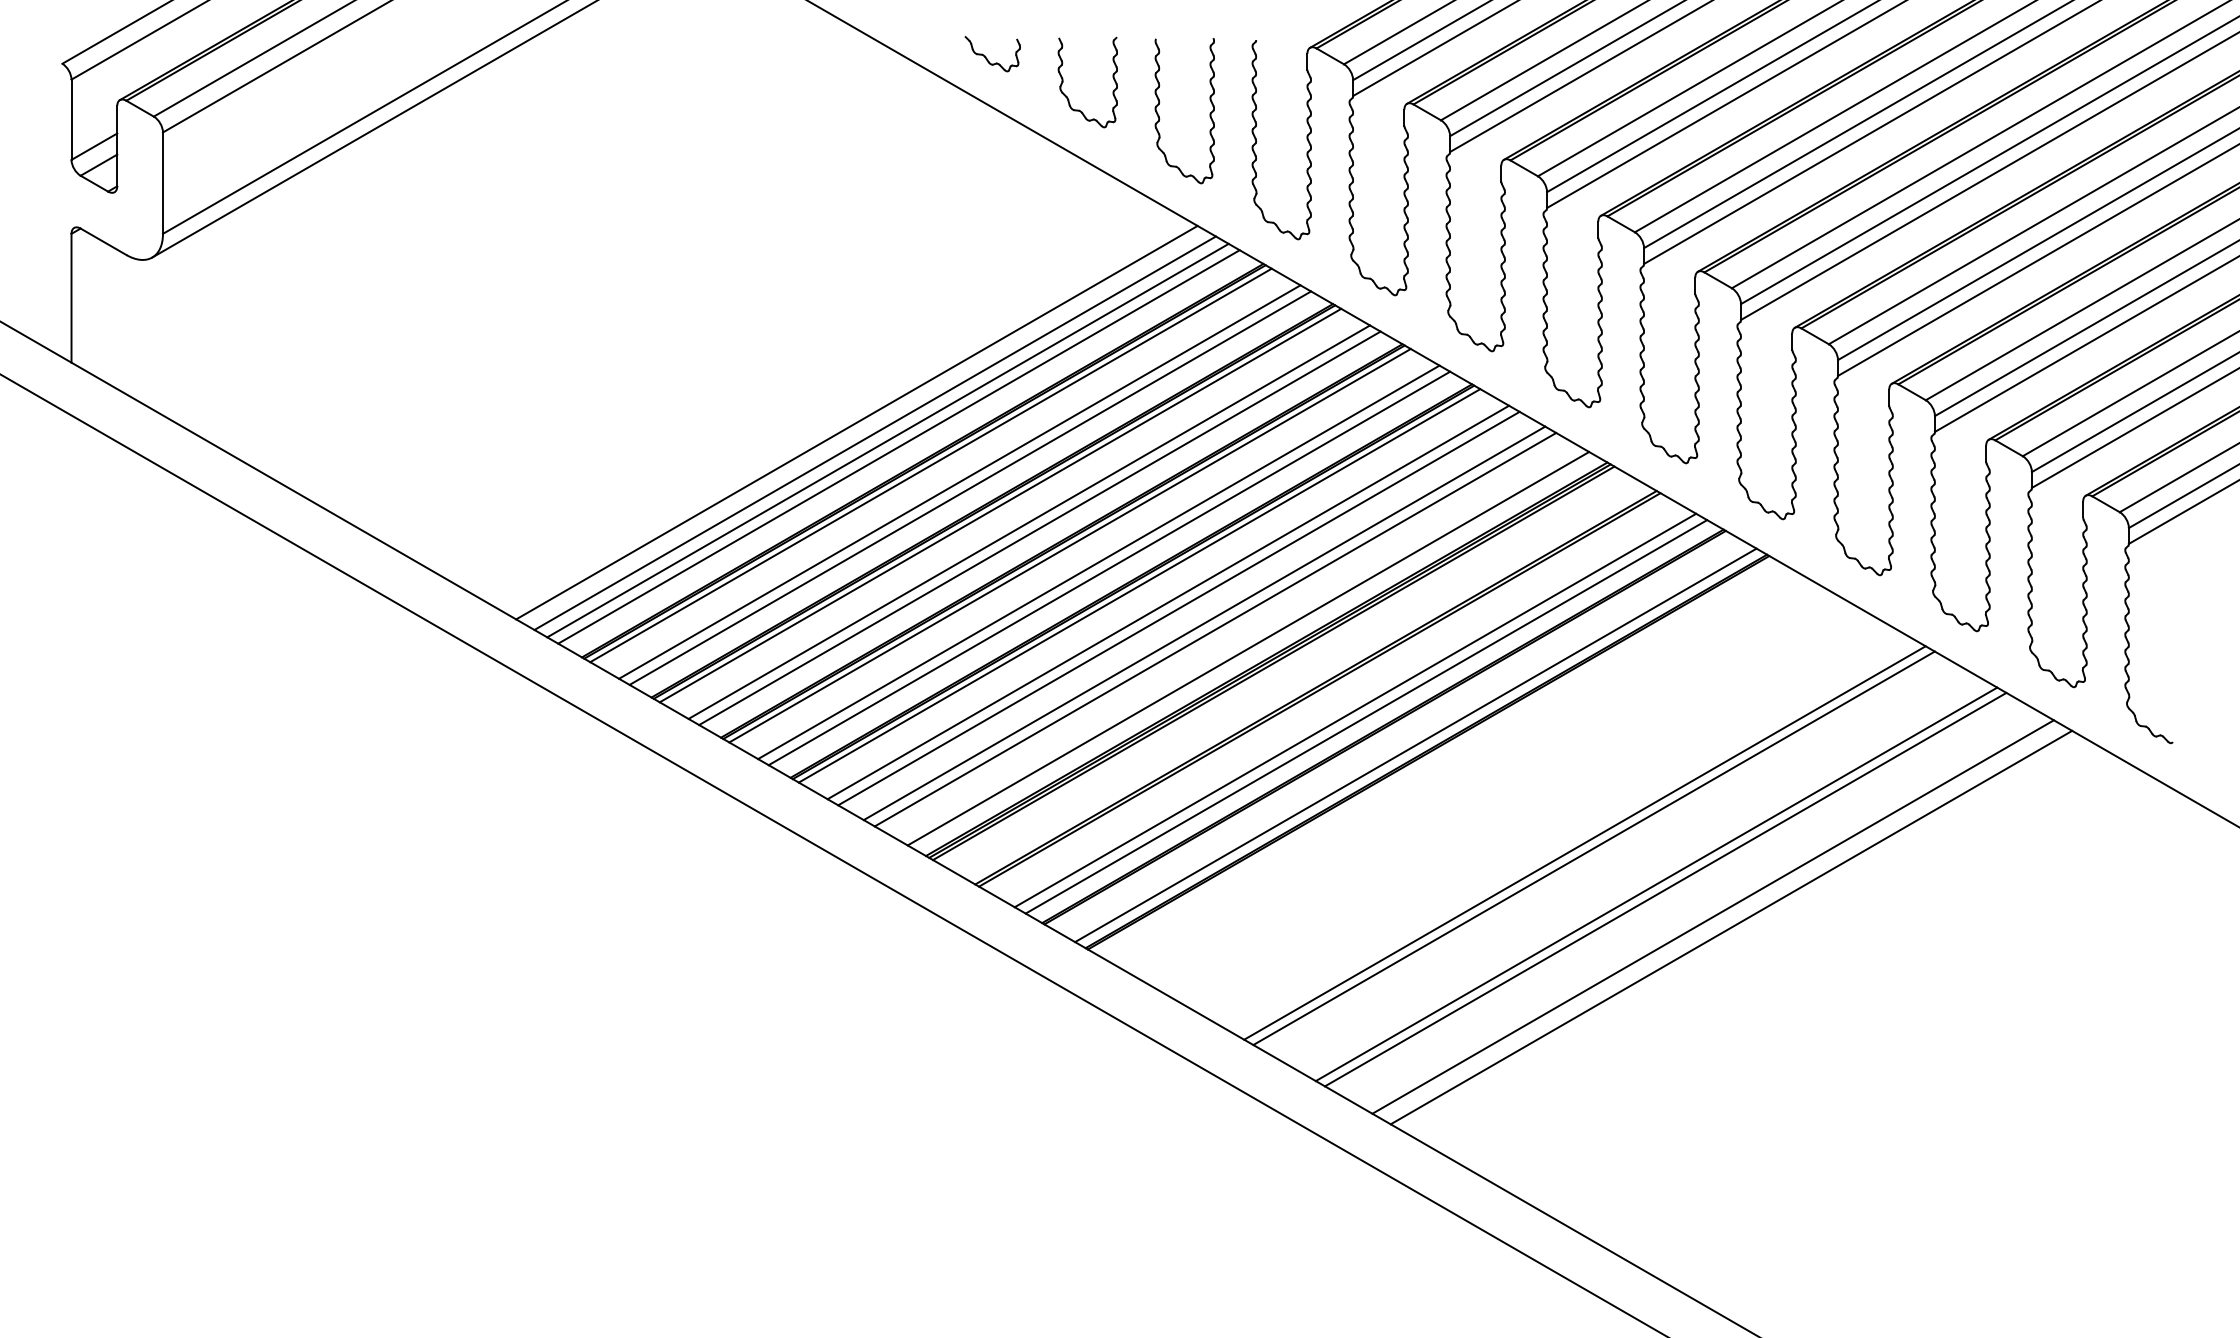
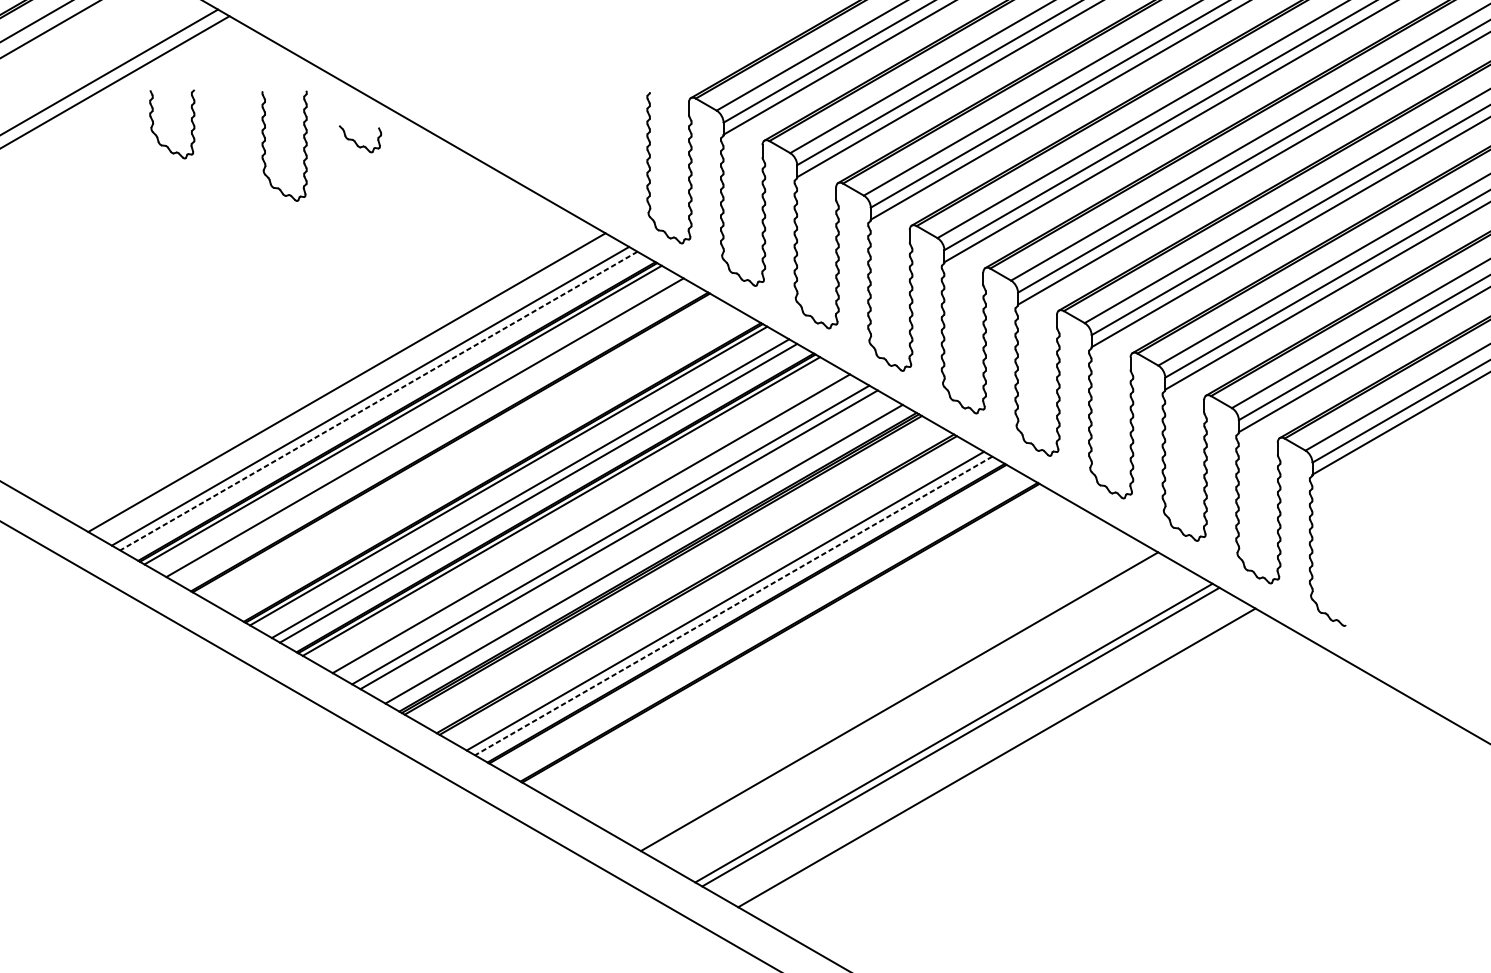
part: (986, 56) -> (355, 141), moved
part: (1063, 82) -> (153, 124), moved
part: (1209, 113) -> (303, 147), moved
line: (874, 432) -> (360, 390), removed
line: (898, 447) -> (378, 401), solid -> dashed
line: (970, 487) -> (433, 431), removed
line: (1000, 505) -> (455, 445), removed
line: (1029, 521) -> (477, 457), removed
line: (1039, 528) -> (485, 462), removed
line: (1168, 602) -> (583, 519), removed
line: (1366, 717) -> (733, 606), solid -> dashed
line: (1415, 745) -> (770, 627), removed
line: (1593, 848) -> (906, 705), removed
line: (1731, 927) -> (1010, 765), removed

